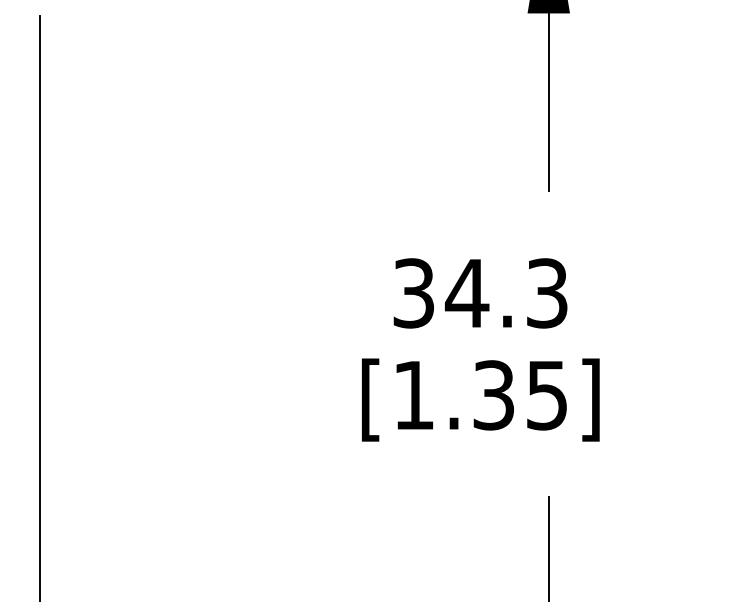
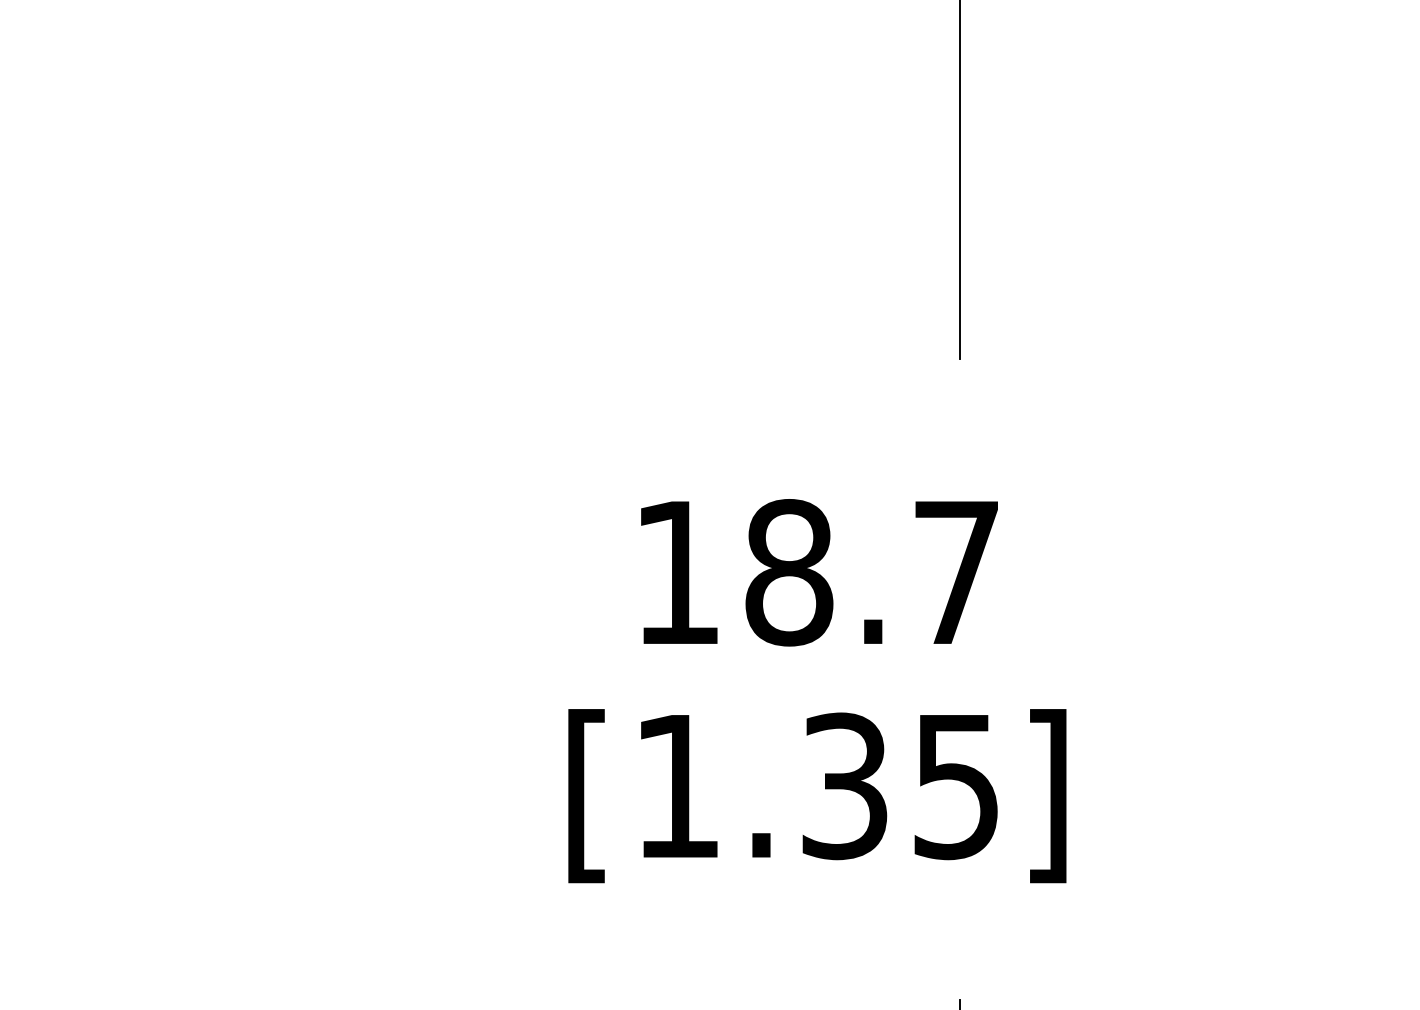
text: (480, 293) -> (816, 572), 34.3 -> 18.7

